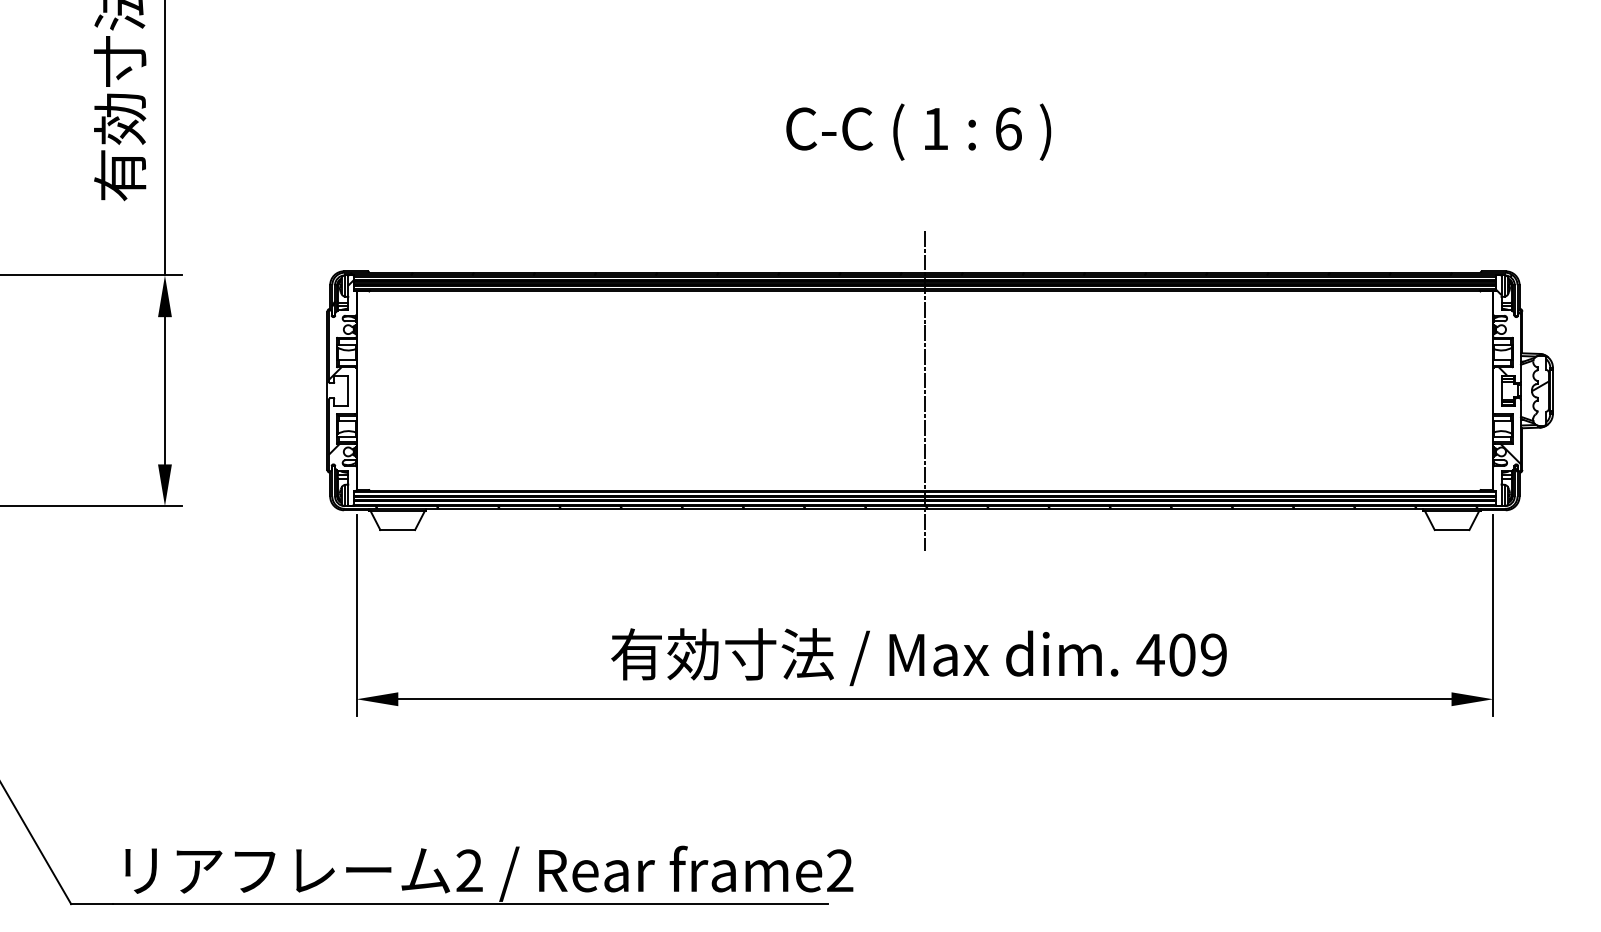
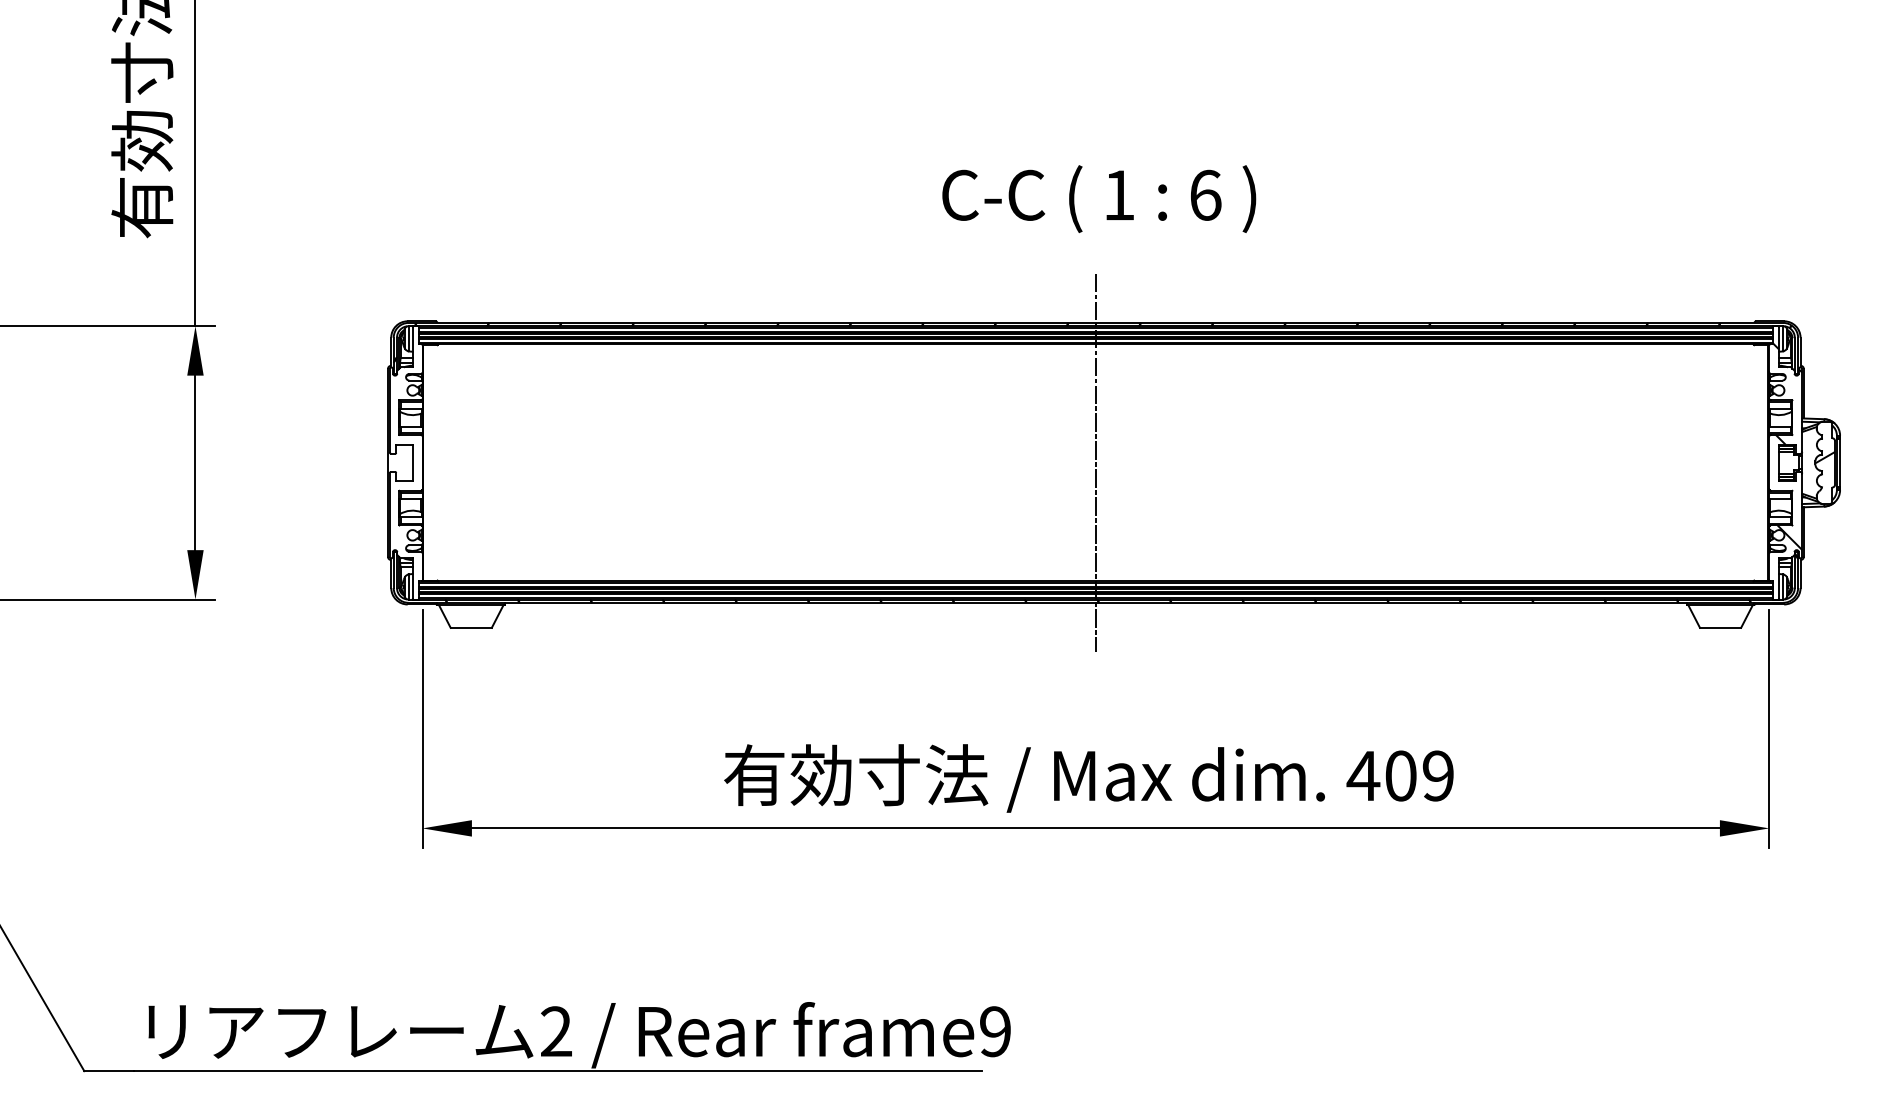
text: (918, 131) -> (1098, 198), moved
hatch: (340, 393) -> (403, 466), removed
text: (840, 870) -> (995, 1031), frame2 -> frame9

